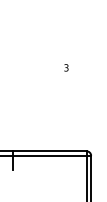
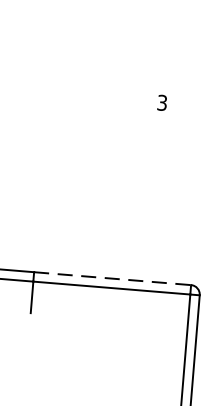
line: (50, 151) -> (113, 279), solid -> dashed

